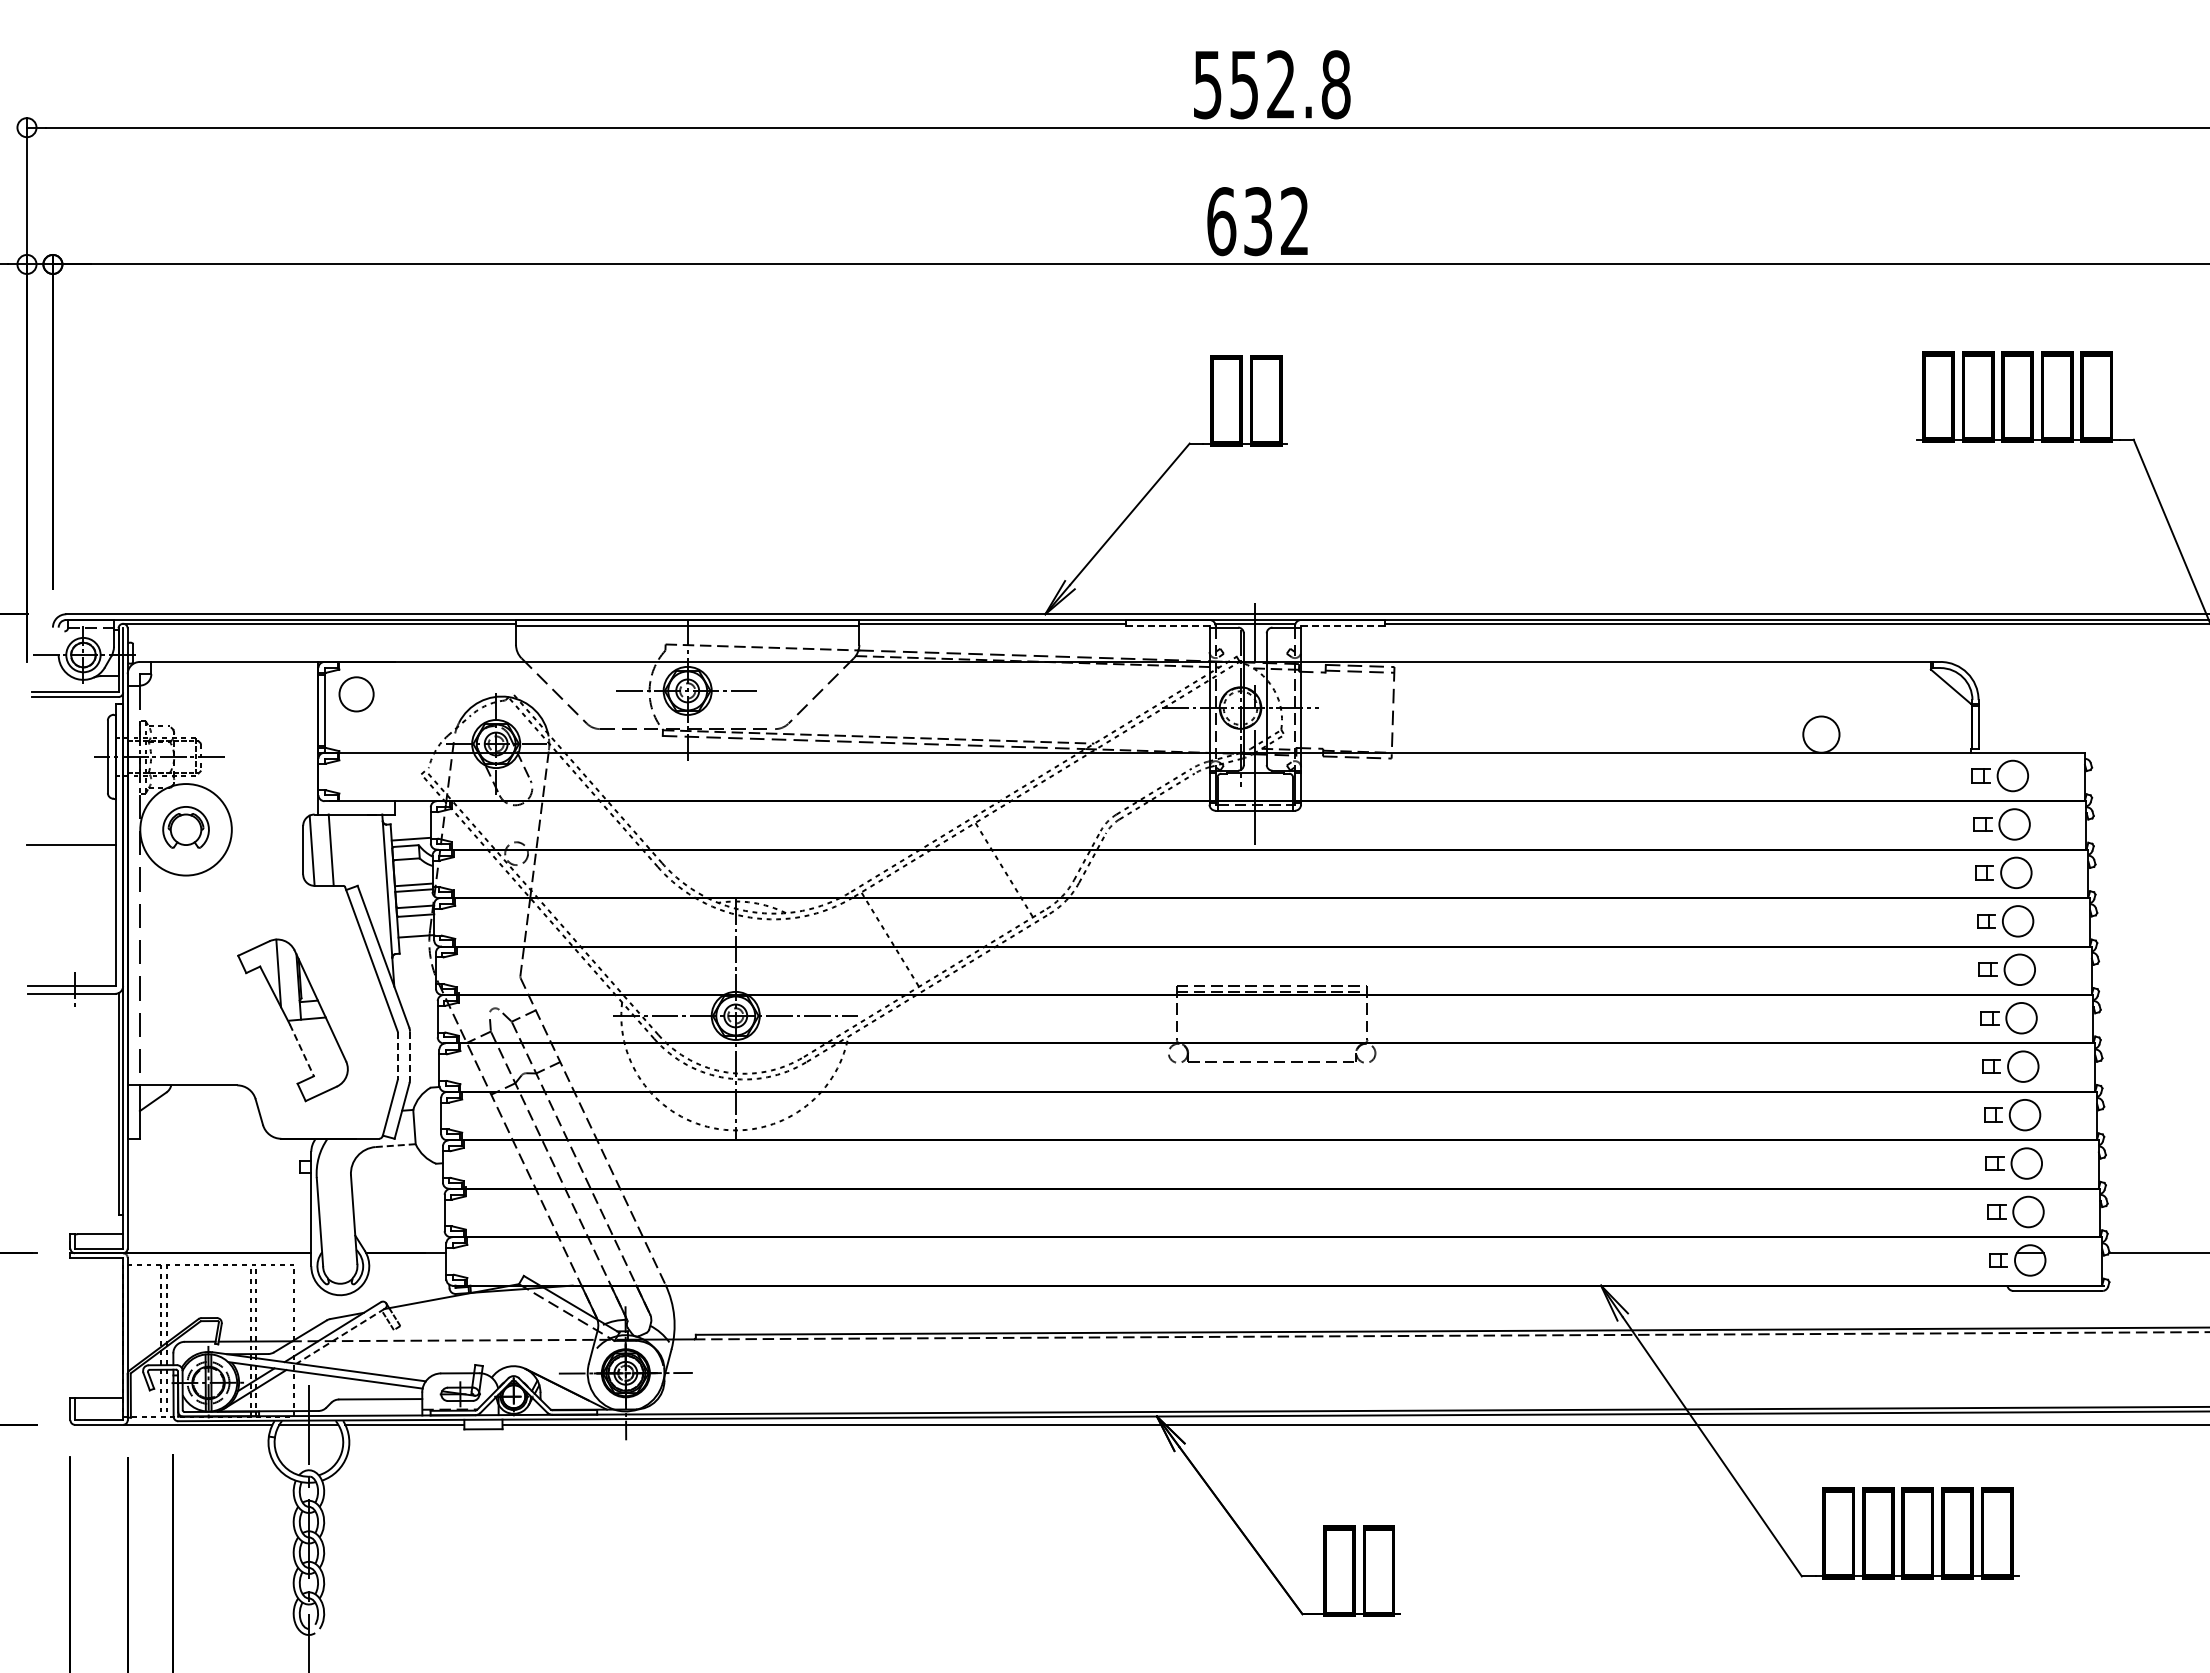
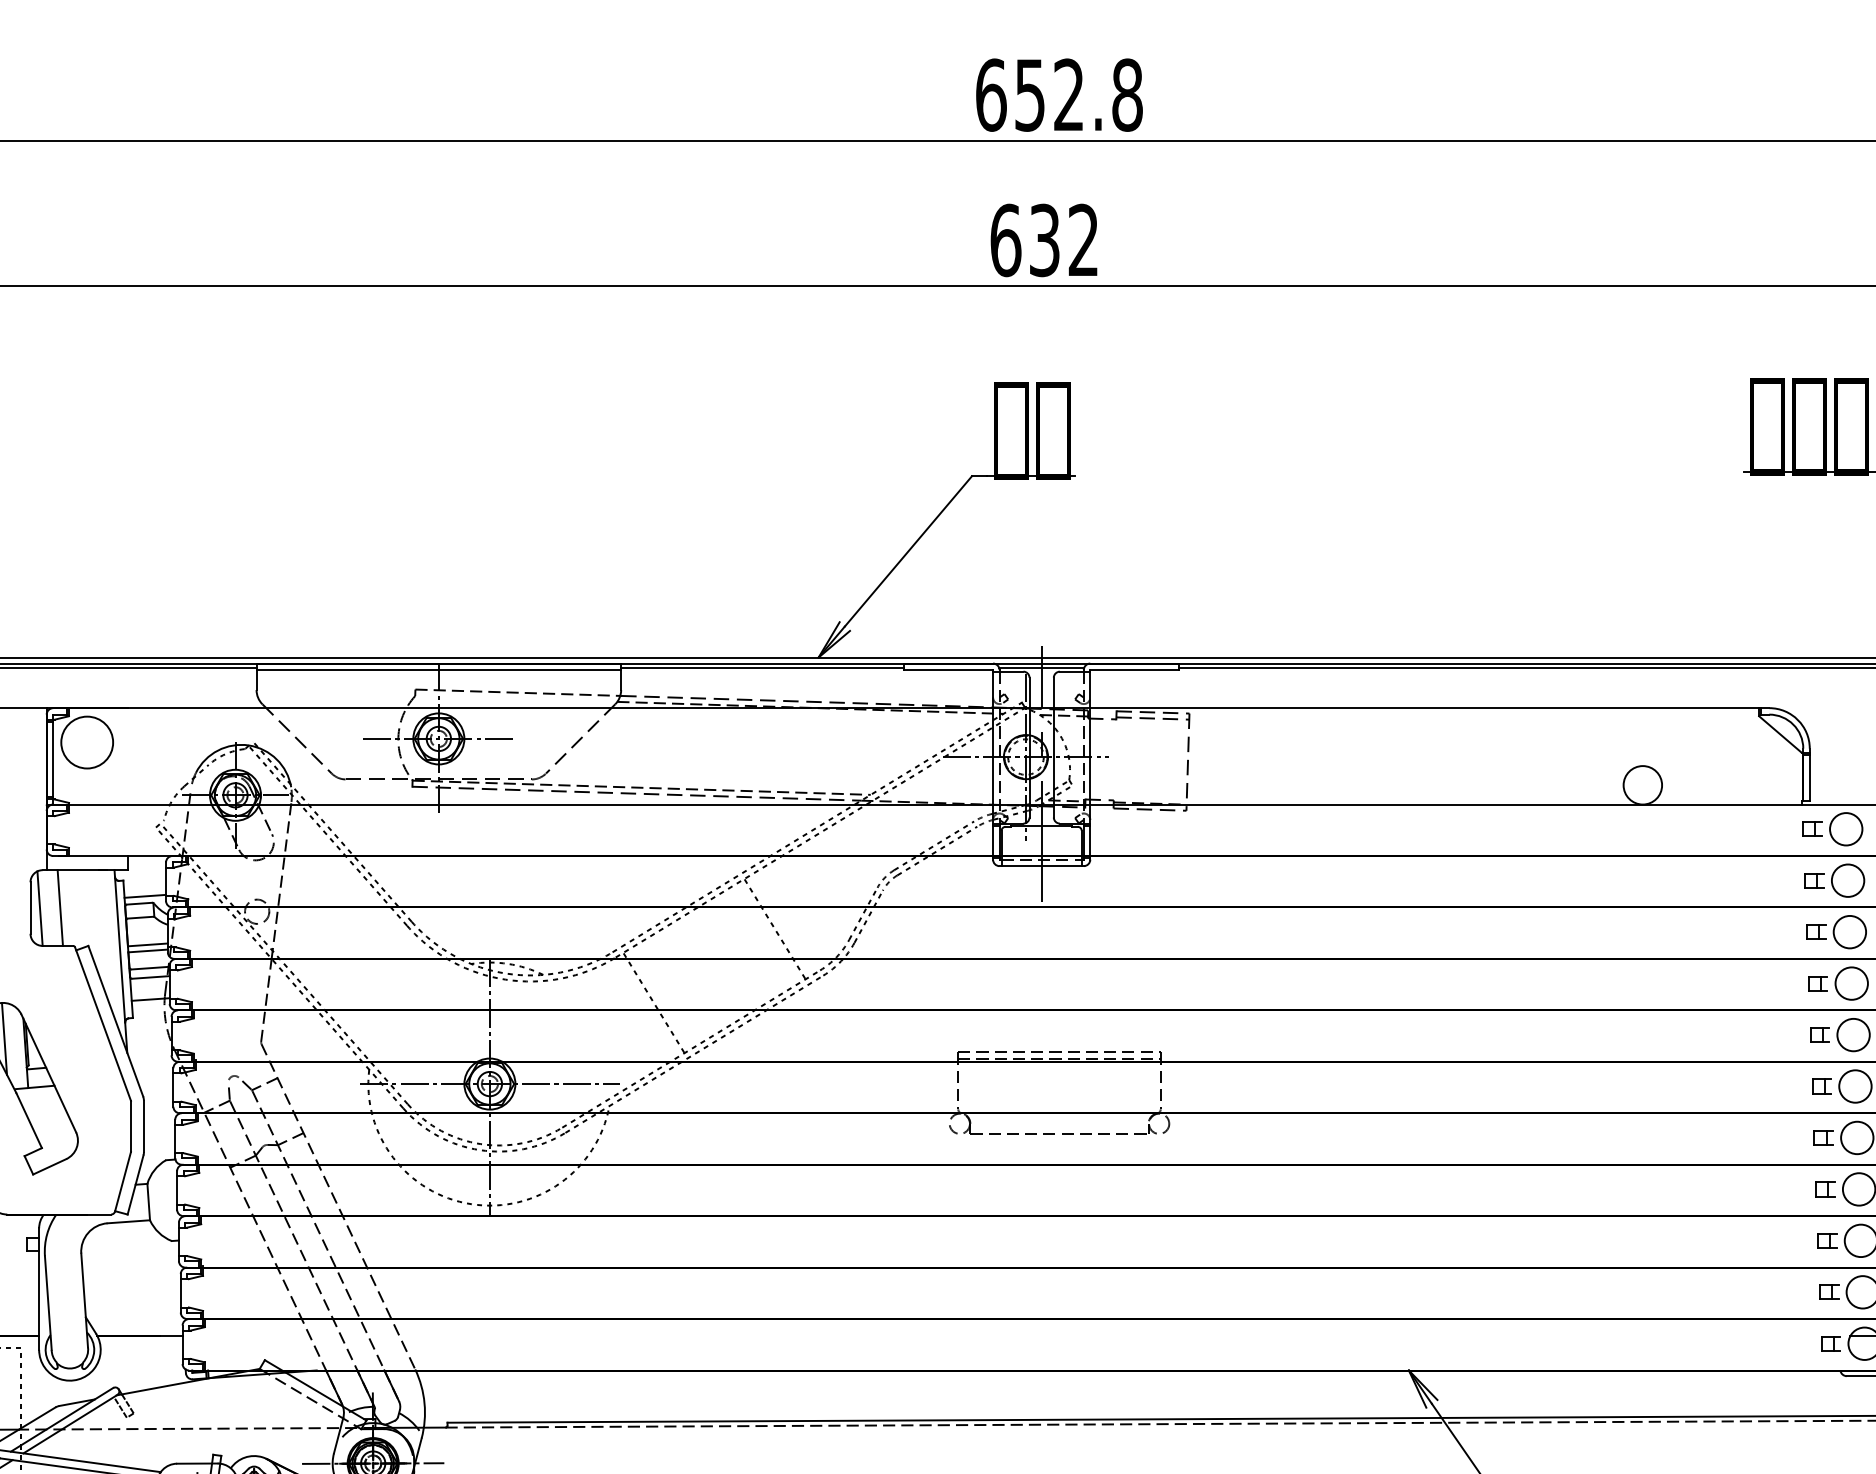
text: (1207, 84) -> (990, 94), 552.8 -> 652.8
line: (1167, 626) -> (948, 670), dashed -> solid
line: (1343, 626) -> (1135, 670), dashed -> solid
circle: (356, 693) -> (87, 741), size x1.43
line: (301, 1050) -> (28, 1120), dashed -> solid
line: (397, 1056) -> (130, 1127), dashed -> solid
line: (409, 1056) -> (143, 1127), dashed -> solid
line: (395, 1145) -> (128, 1221), dashed -> solid
line: (340, 1336) -> (70, 1424), dashed -> solid

